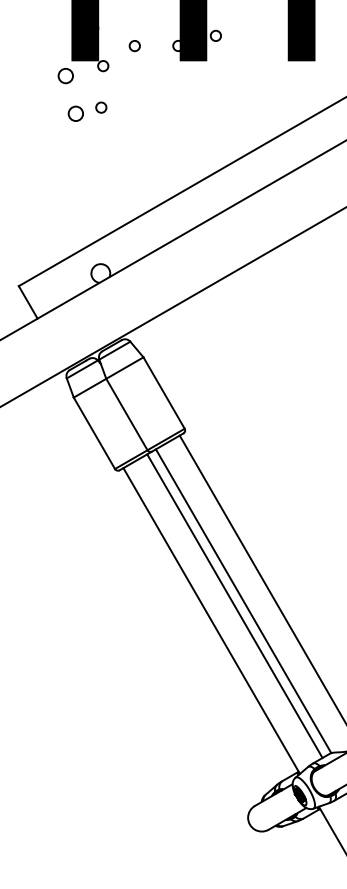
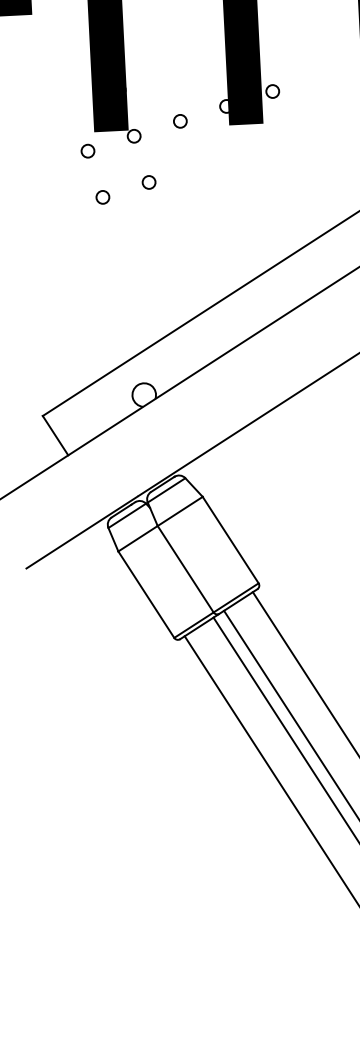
circle: (134, 46) -> (180, 121), moved
circle: (65, 76) -> (87, 151), size x0.71
circle: (101, 107) -> (149, 182), moved
circle: (75, 113) -> (102, 197), size x0.71

